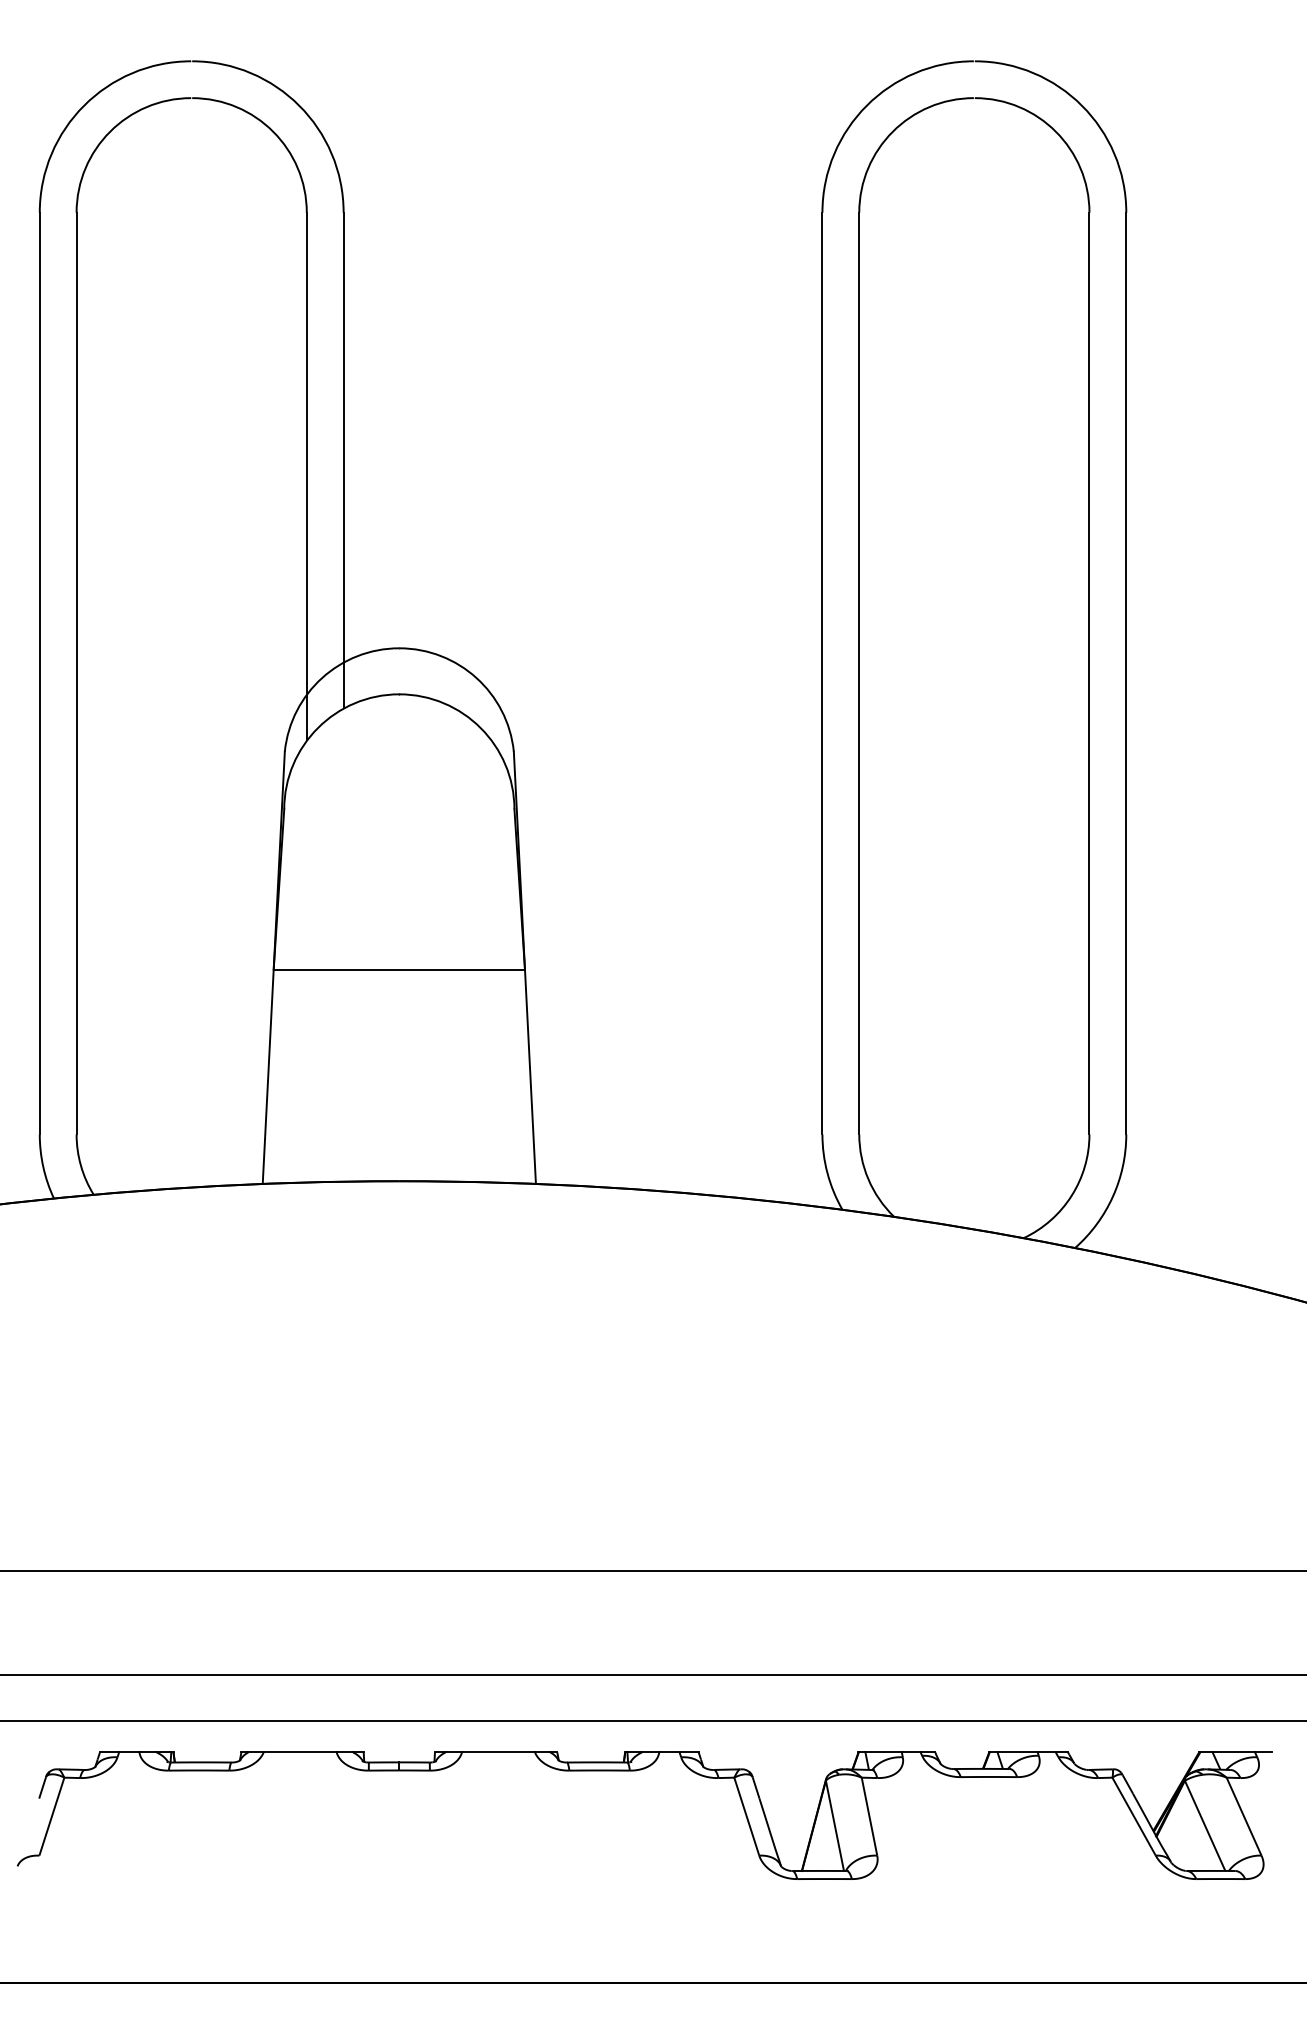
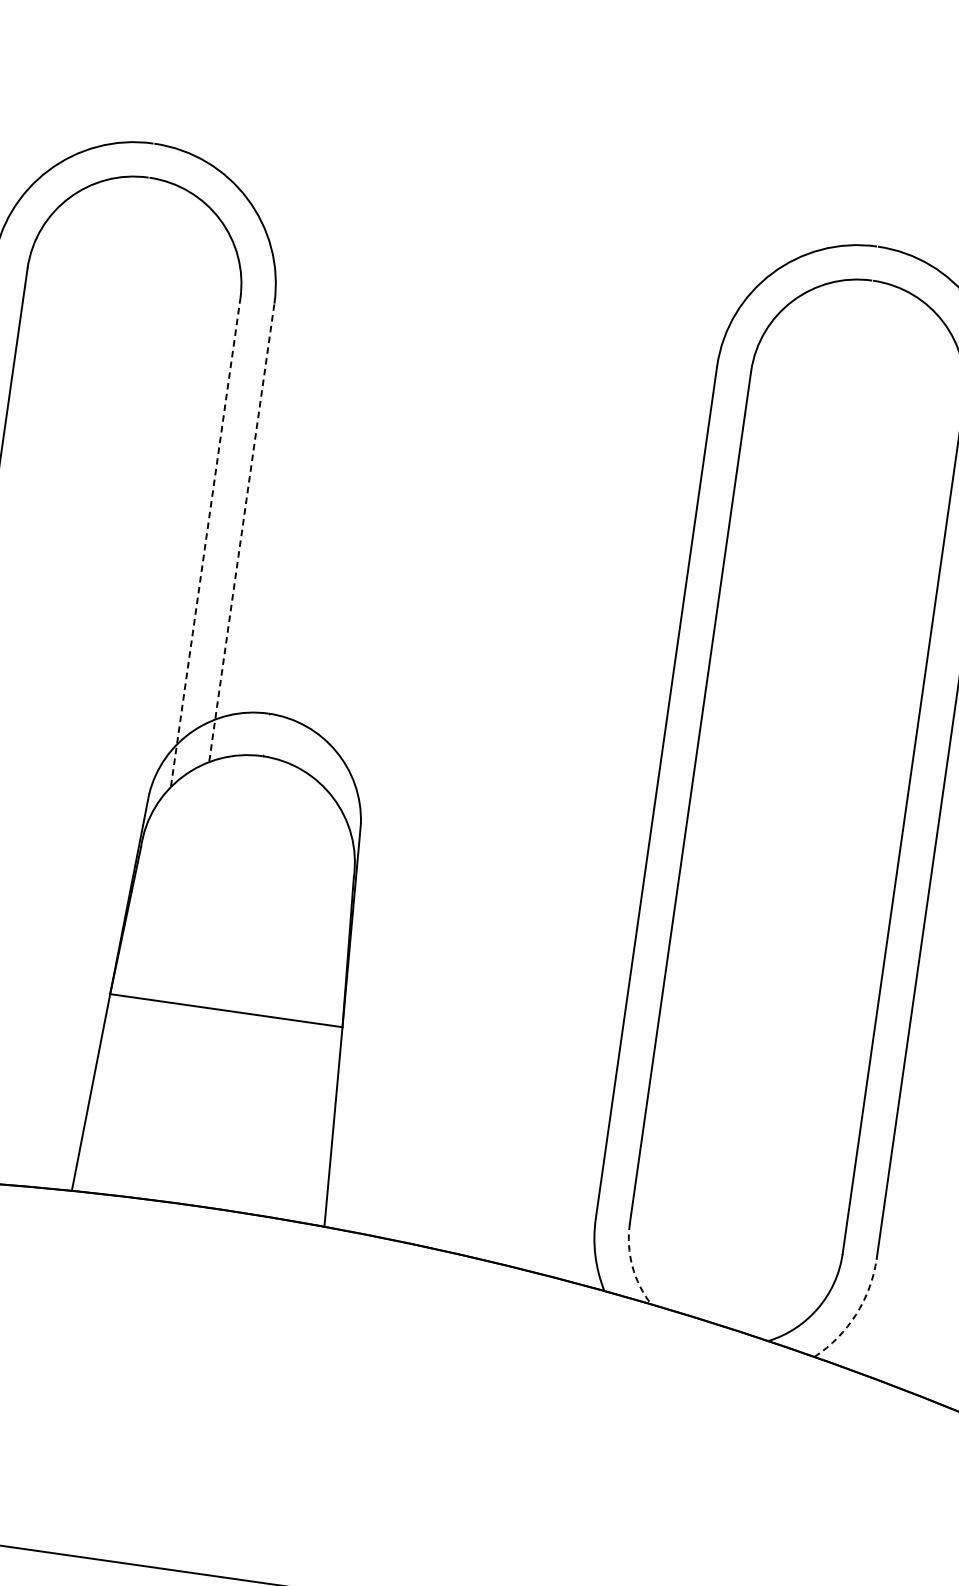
line: (343, 460) -> (241, 532), solid -> dashed
line: (306, 476) -> (205, 542), solid -> dashed
arc: (868, 1179) -> (632, 1266), solid -> dashed
arc: (1112, 1196) -> (855, 1314), solid -> dashed

